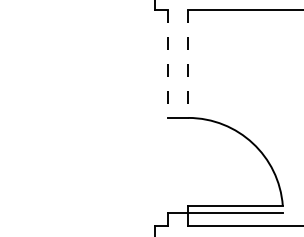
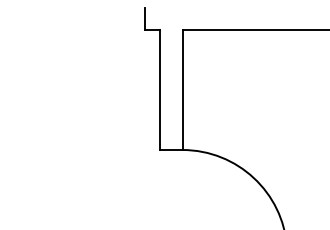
line: (168, 64) -> (160, 90), dashed -> solid
line: (188, 64) -> (182, 90), dashed -> solid

